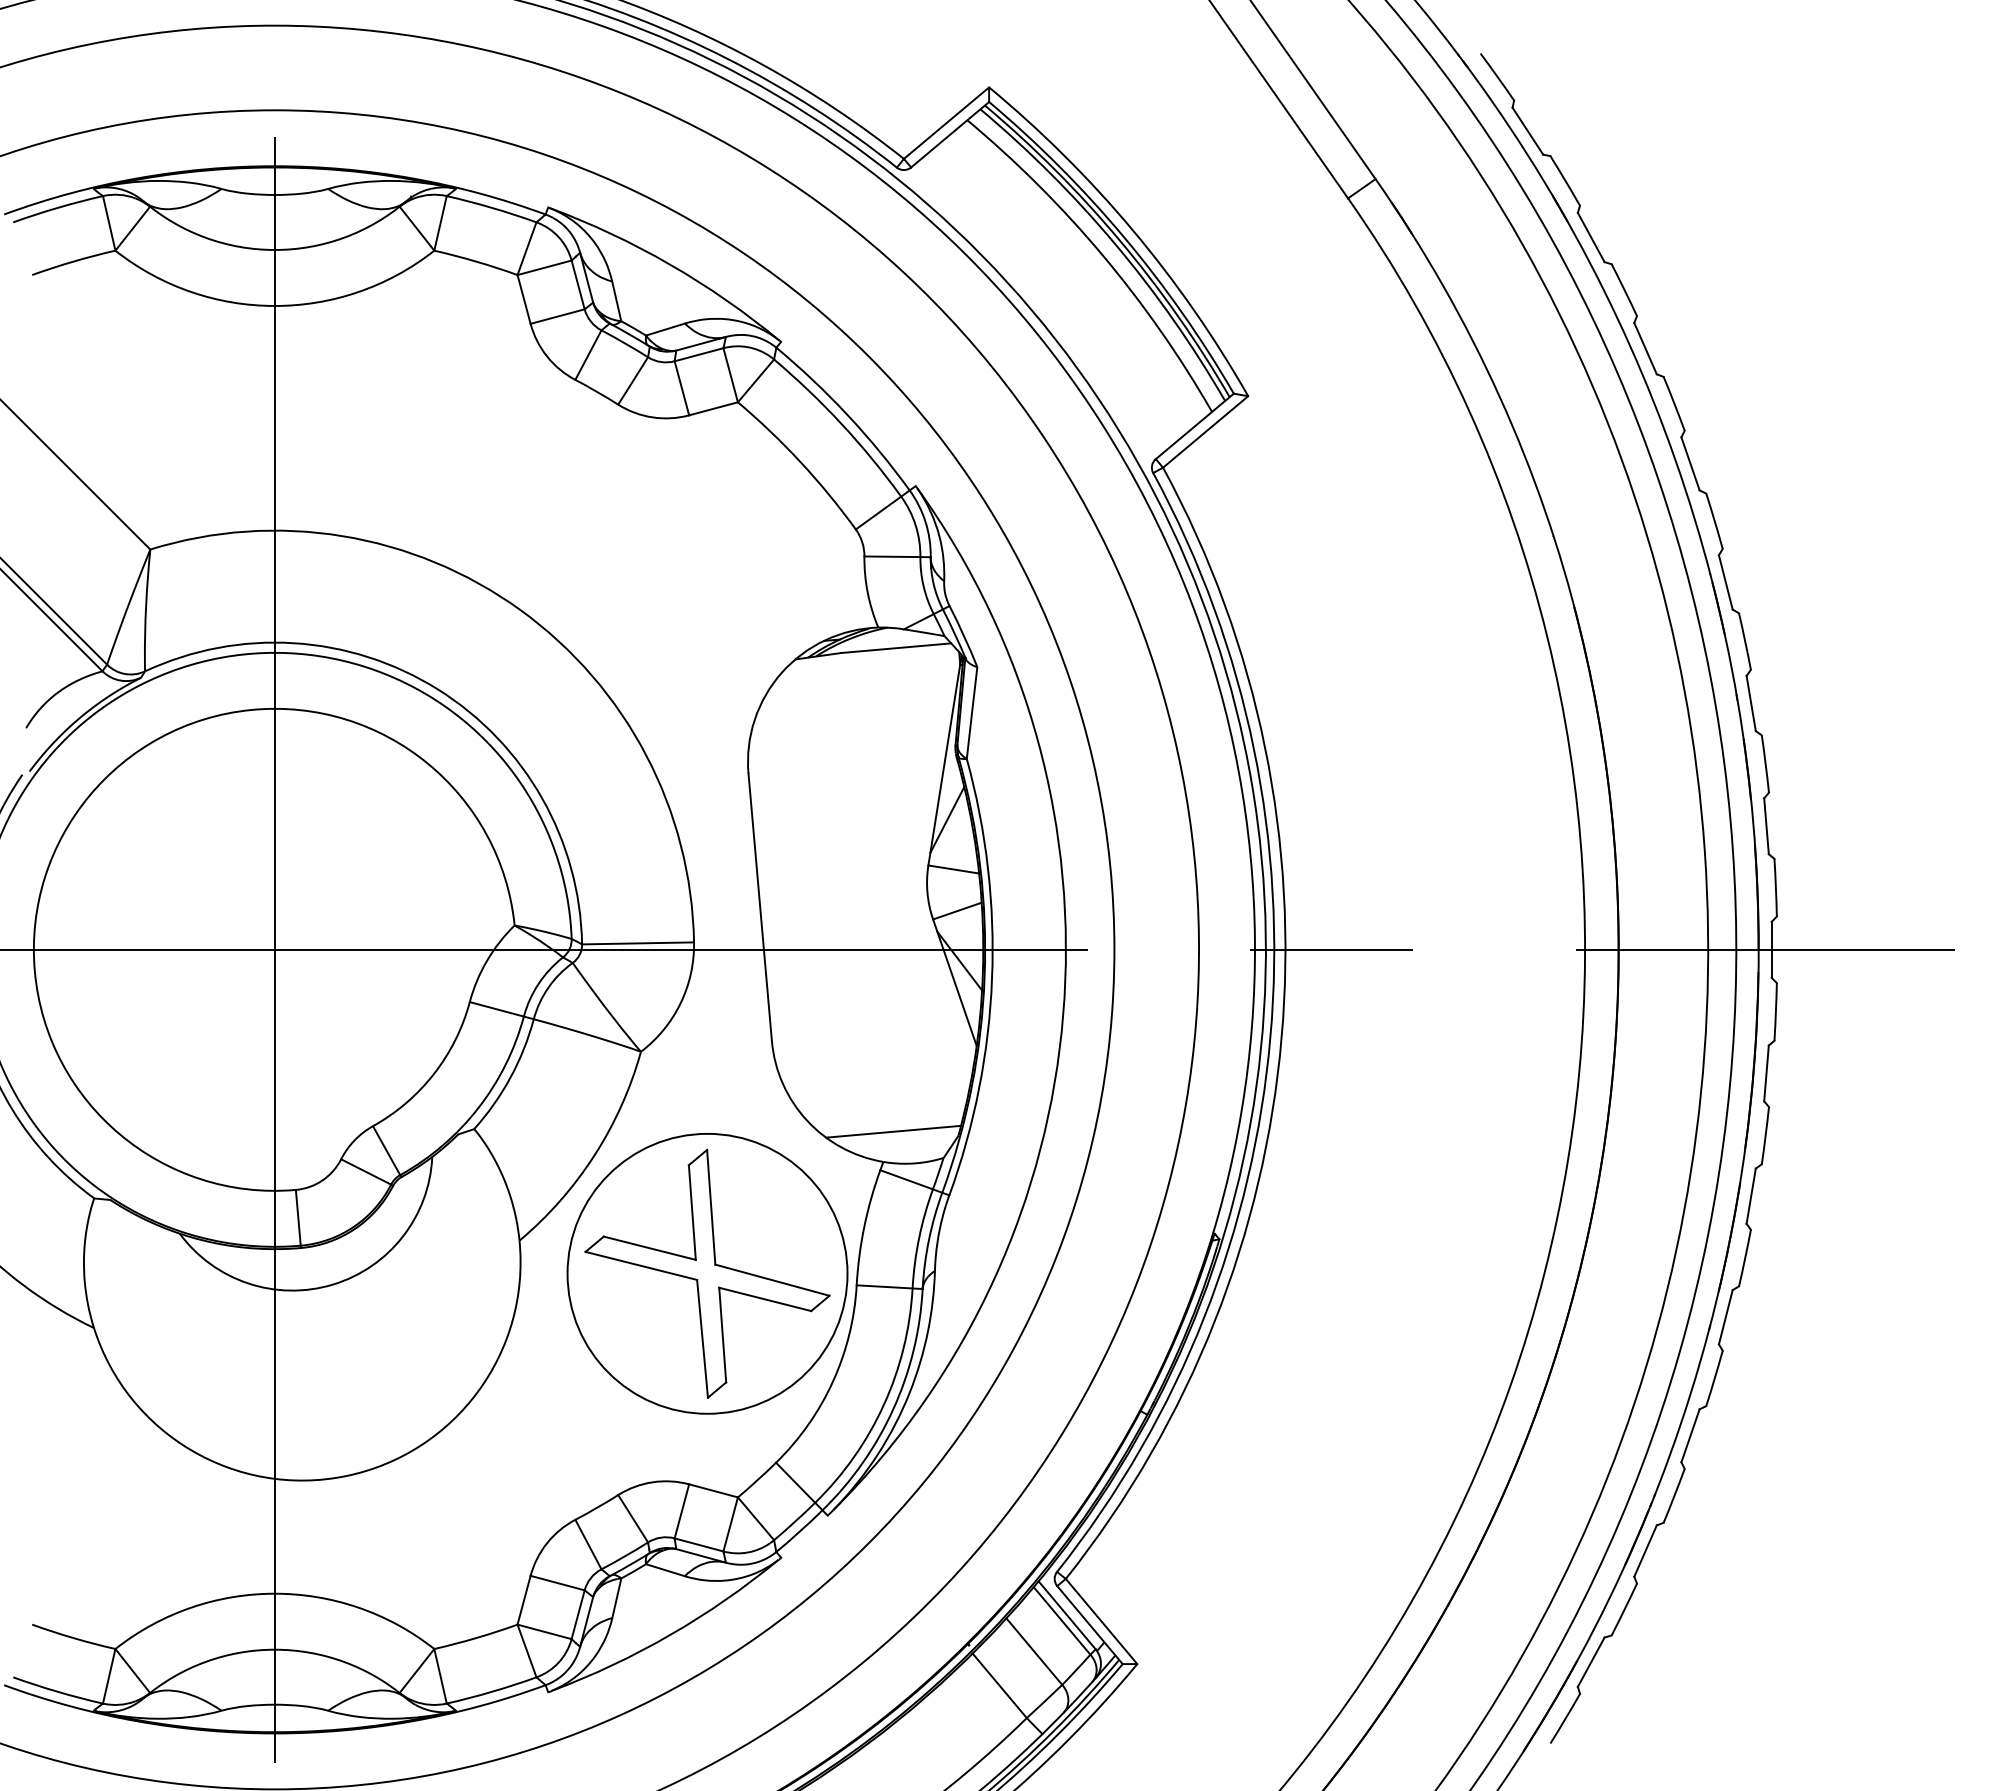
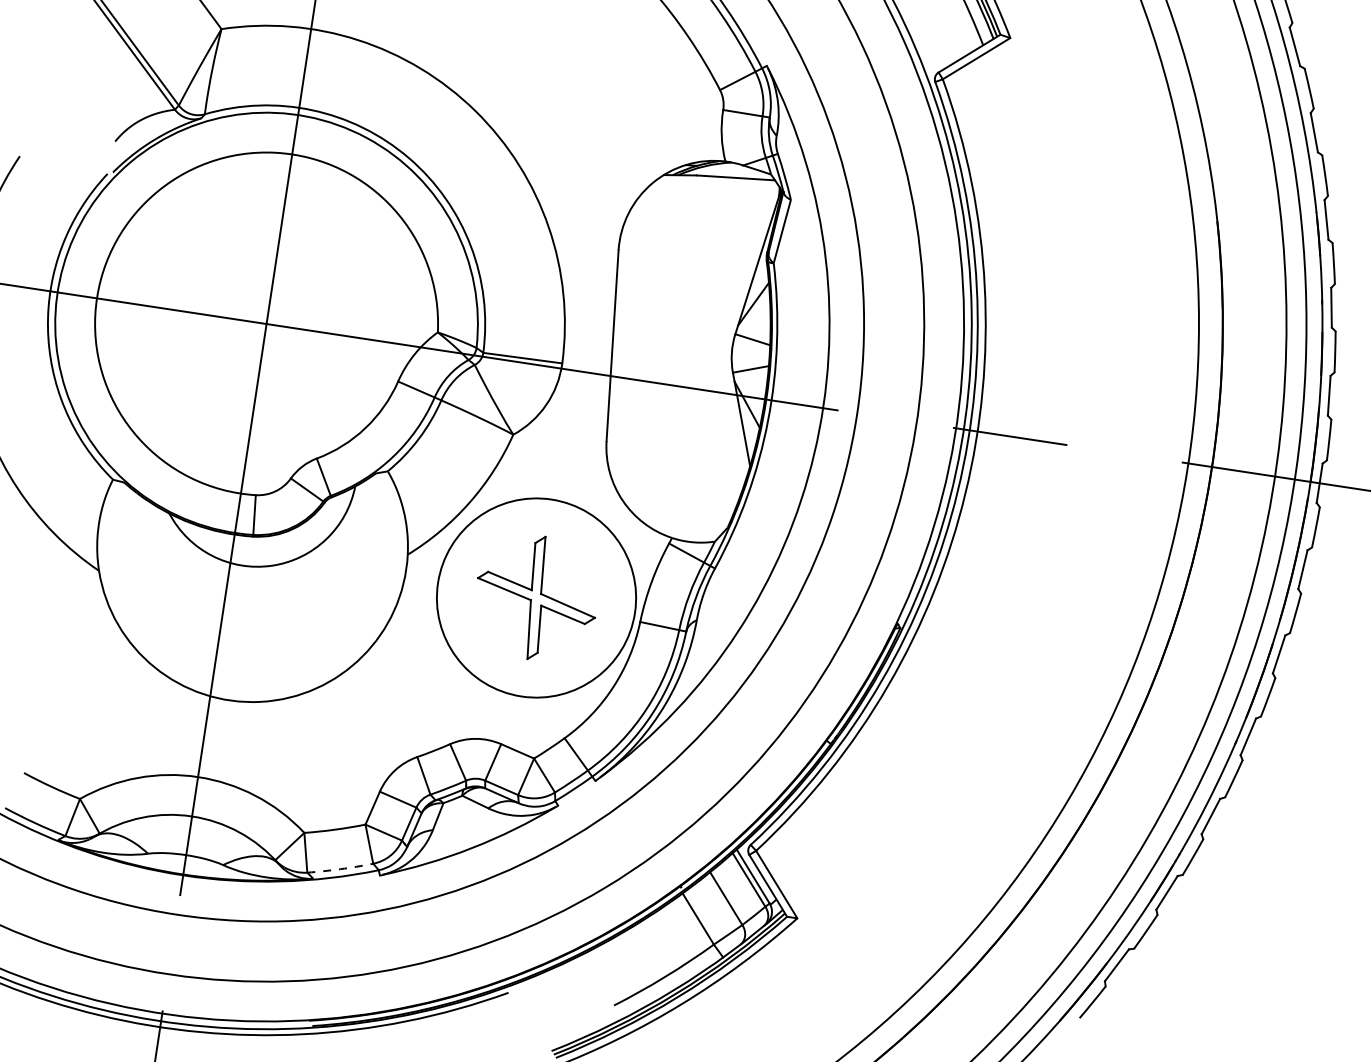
line: (893, 1131) -> (682, 517), removed
part: (707, 1273) -> (536, 597), size x0.7
arc: (492, 1691) -> (340, 869), solid -> dashed

